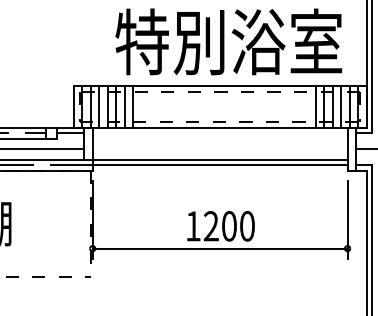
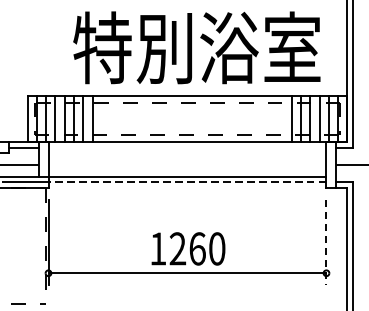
line: (219, 165) -> (186, 182), solid -> dashed
line: (347, 220) -> (326, 242), solid -> dashed
text: (229, 226) -> (197, 249), 1200 -> 1260

